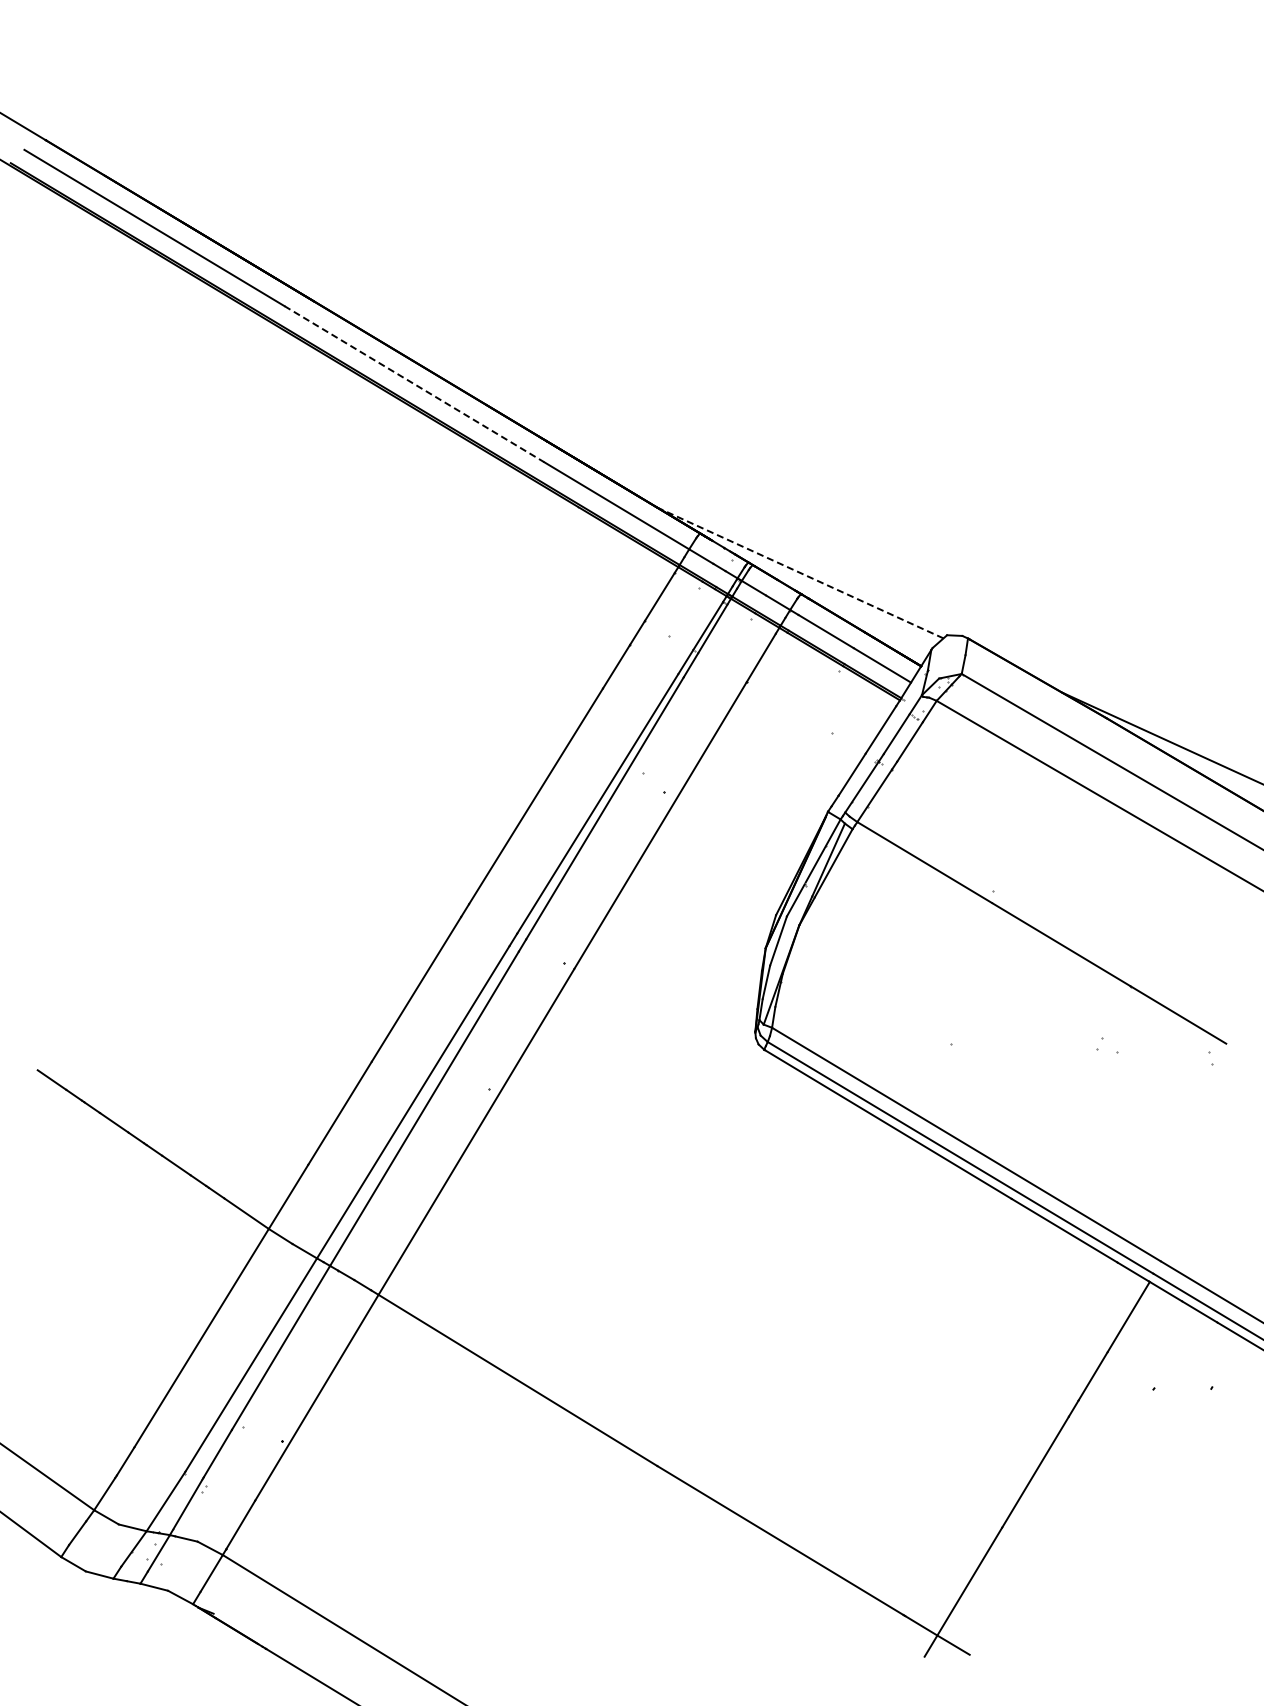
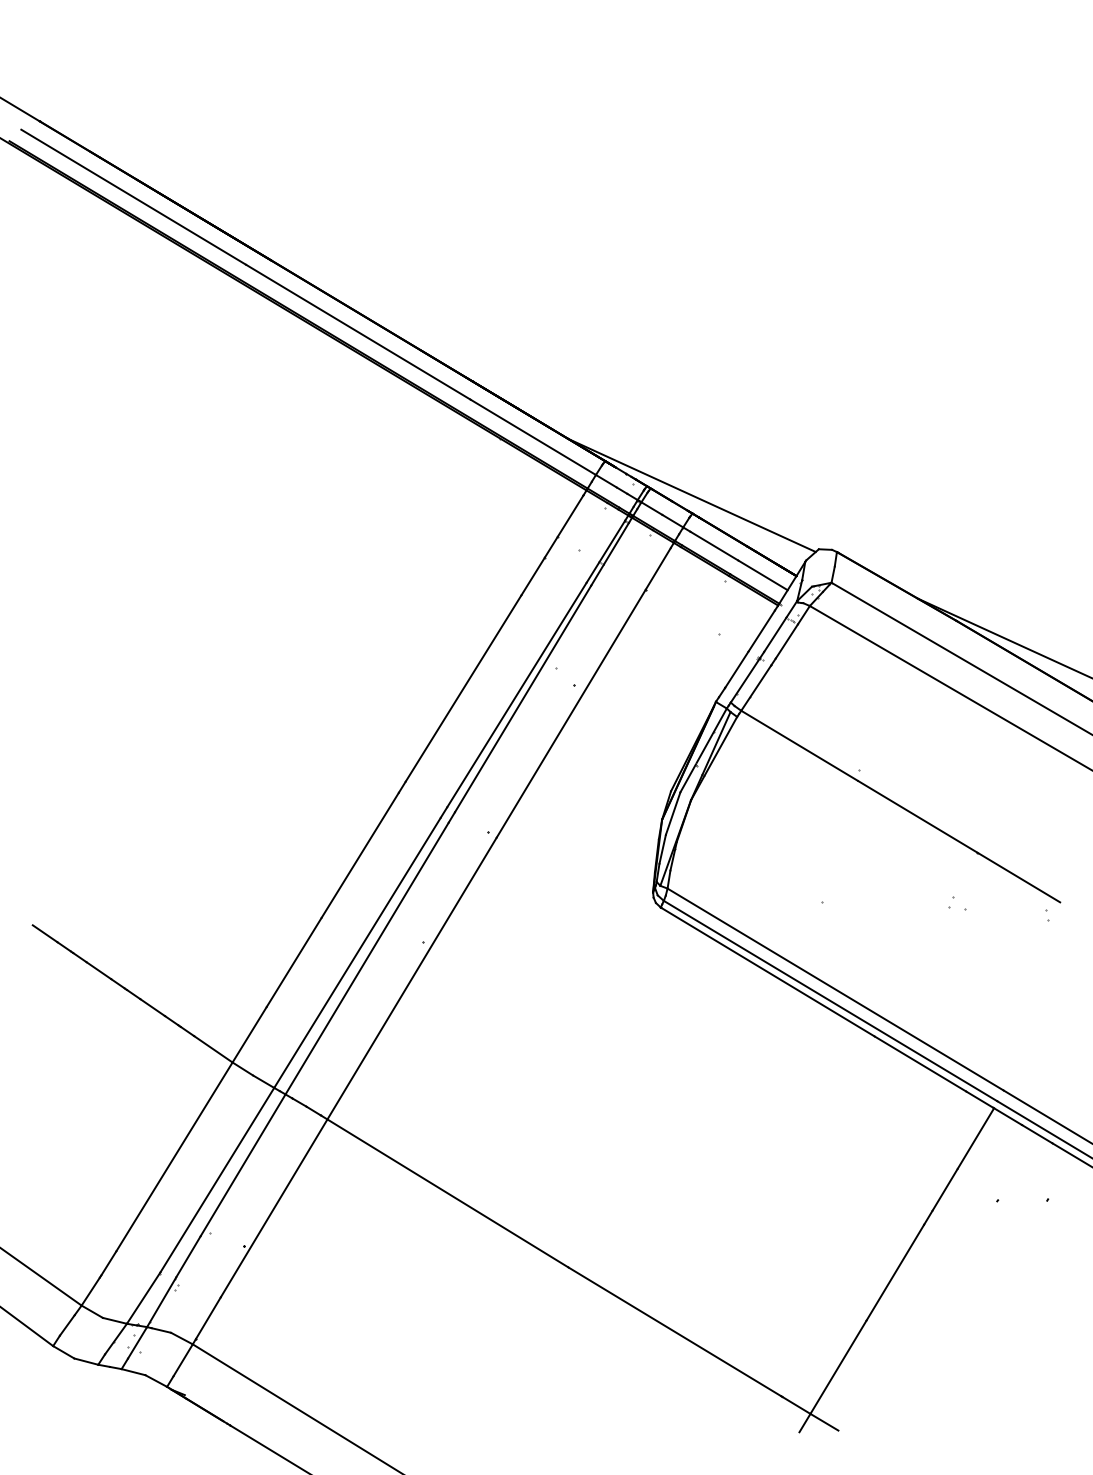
line: (414, 384) -> (358, 332), dashed -> solid
line: (800, 572) -> (692, 495), dashed -> solid

